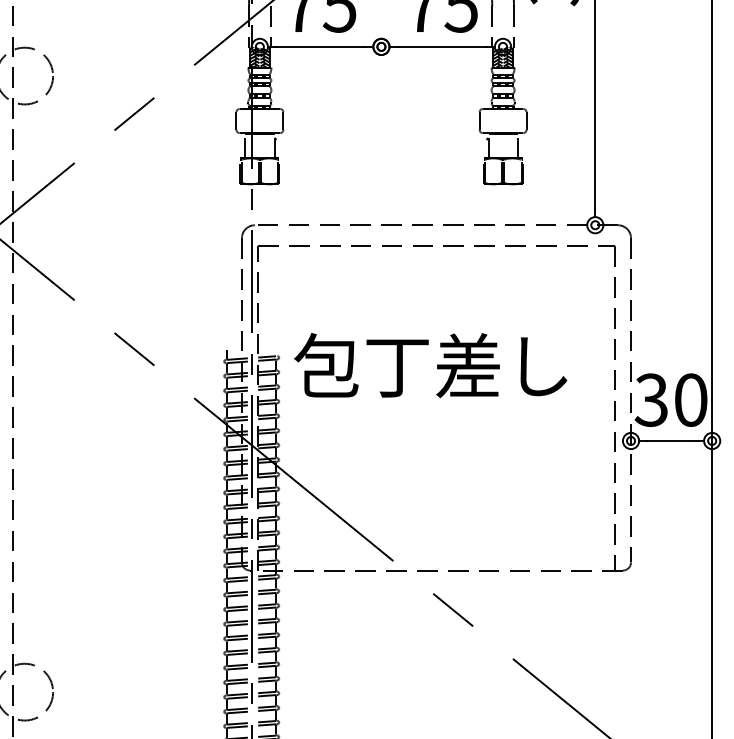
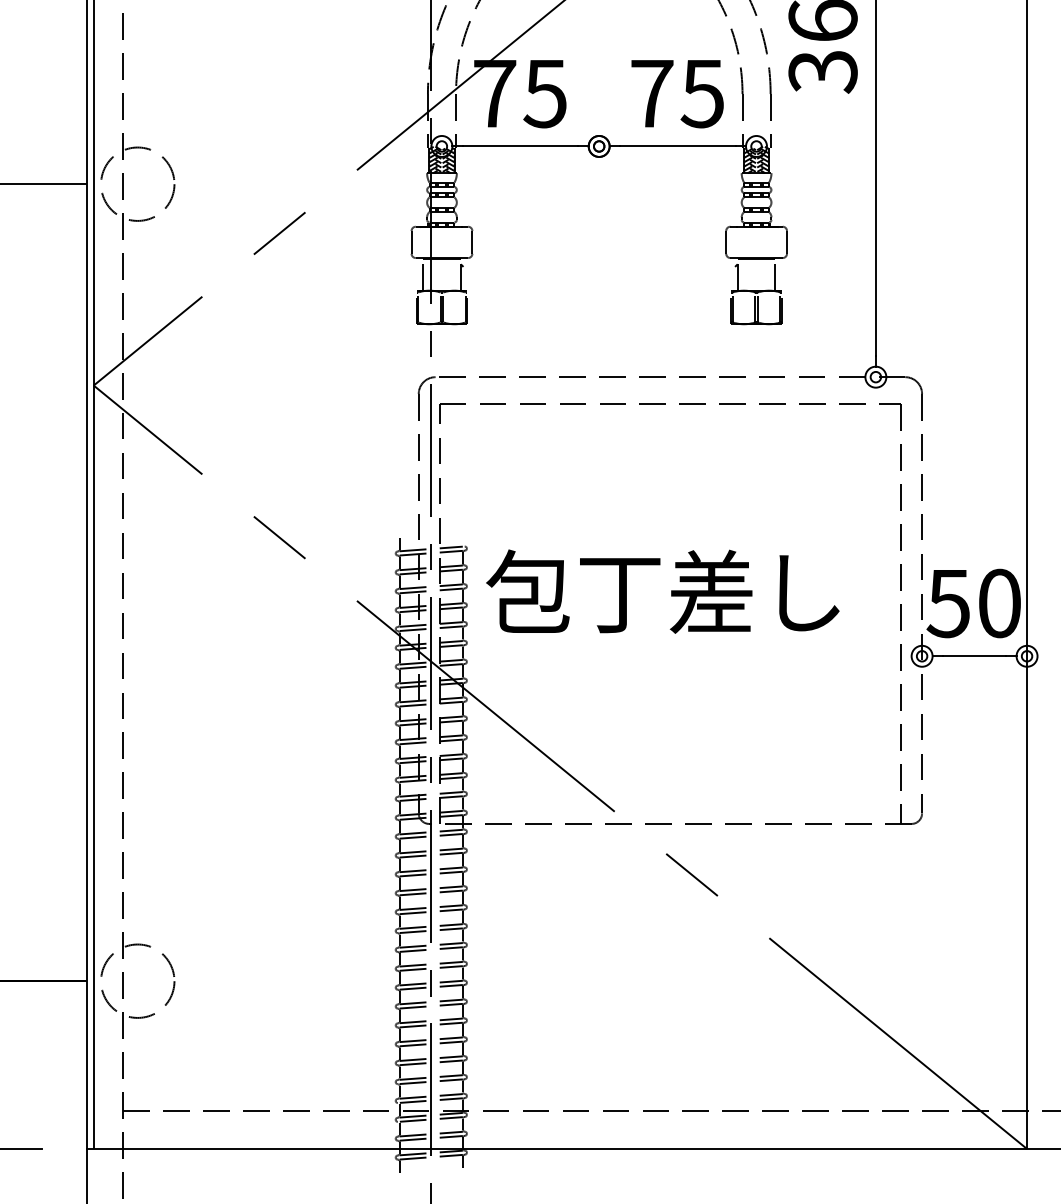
text: (430, 365) -> (662, 591), moved
text: (650, 399) -> (947, 602), 30 -> 50

